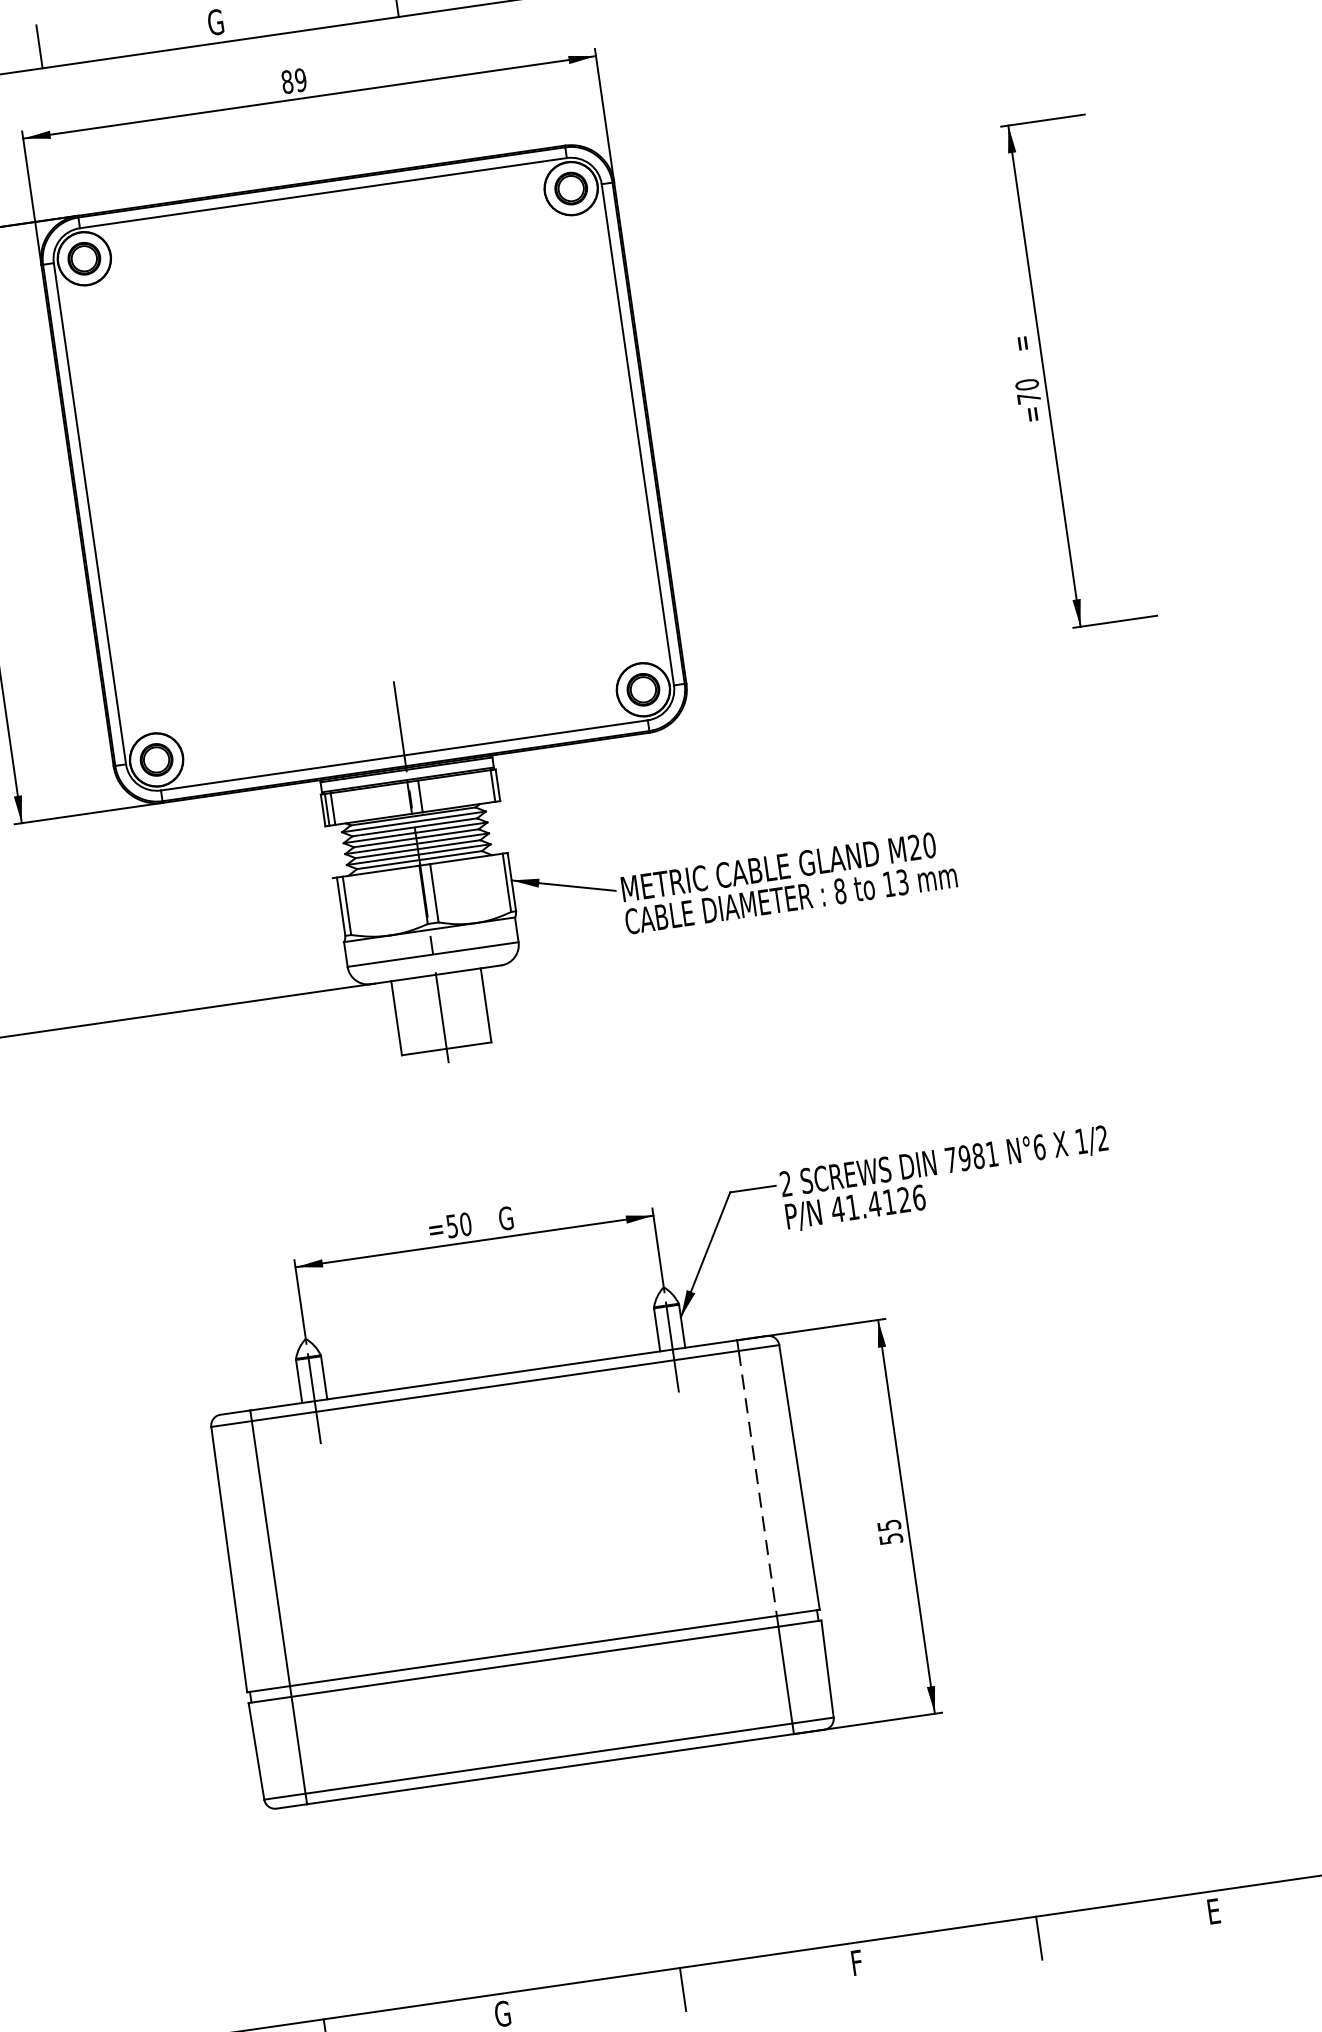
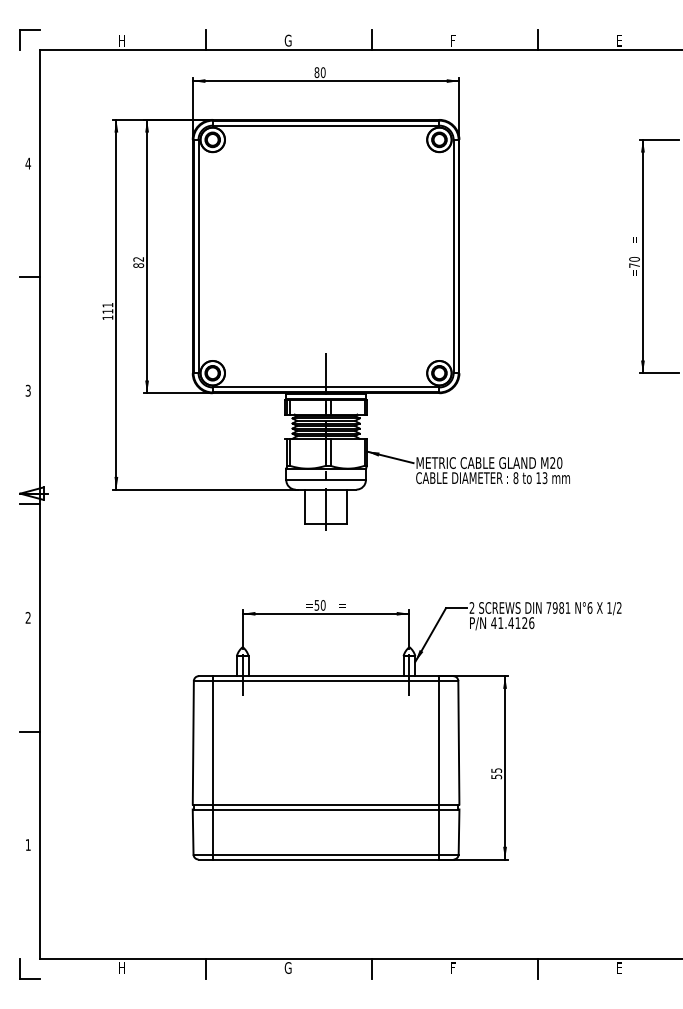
text: (299, 80) -> (322, 72), 89 -> 80
text: (504, 1218) -> (341, 605), G -> =
line: (757, 1482) -> (439, 742), dashed -> solid

